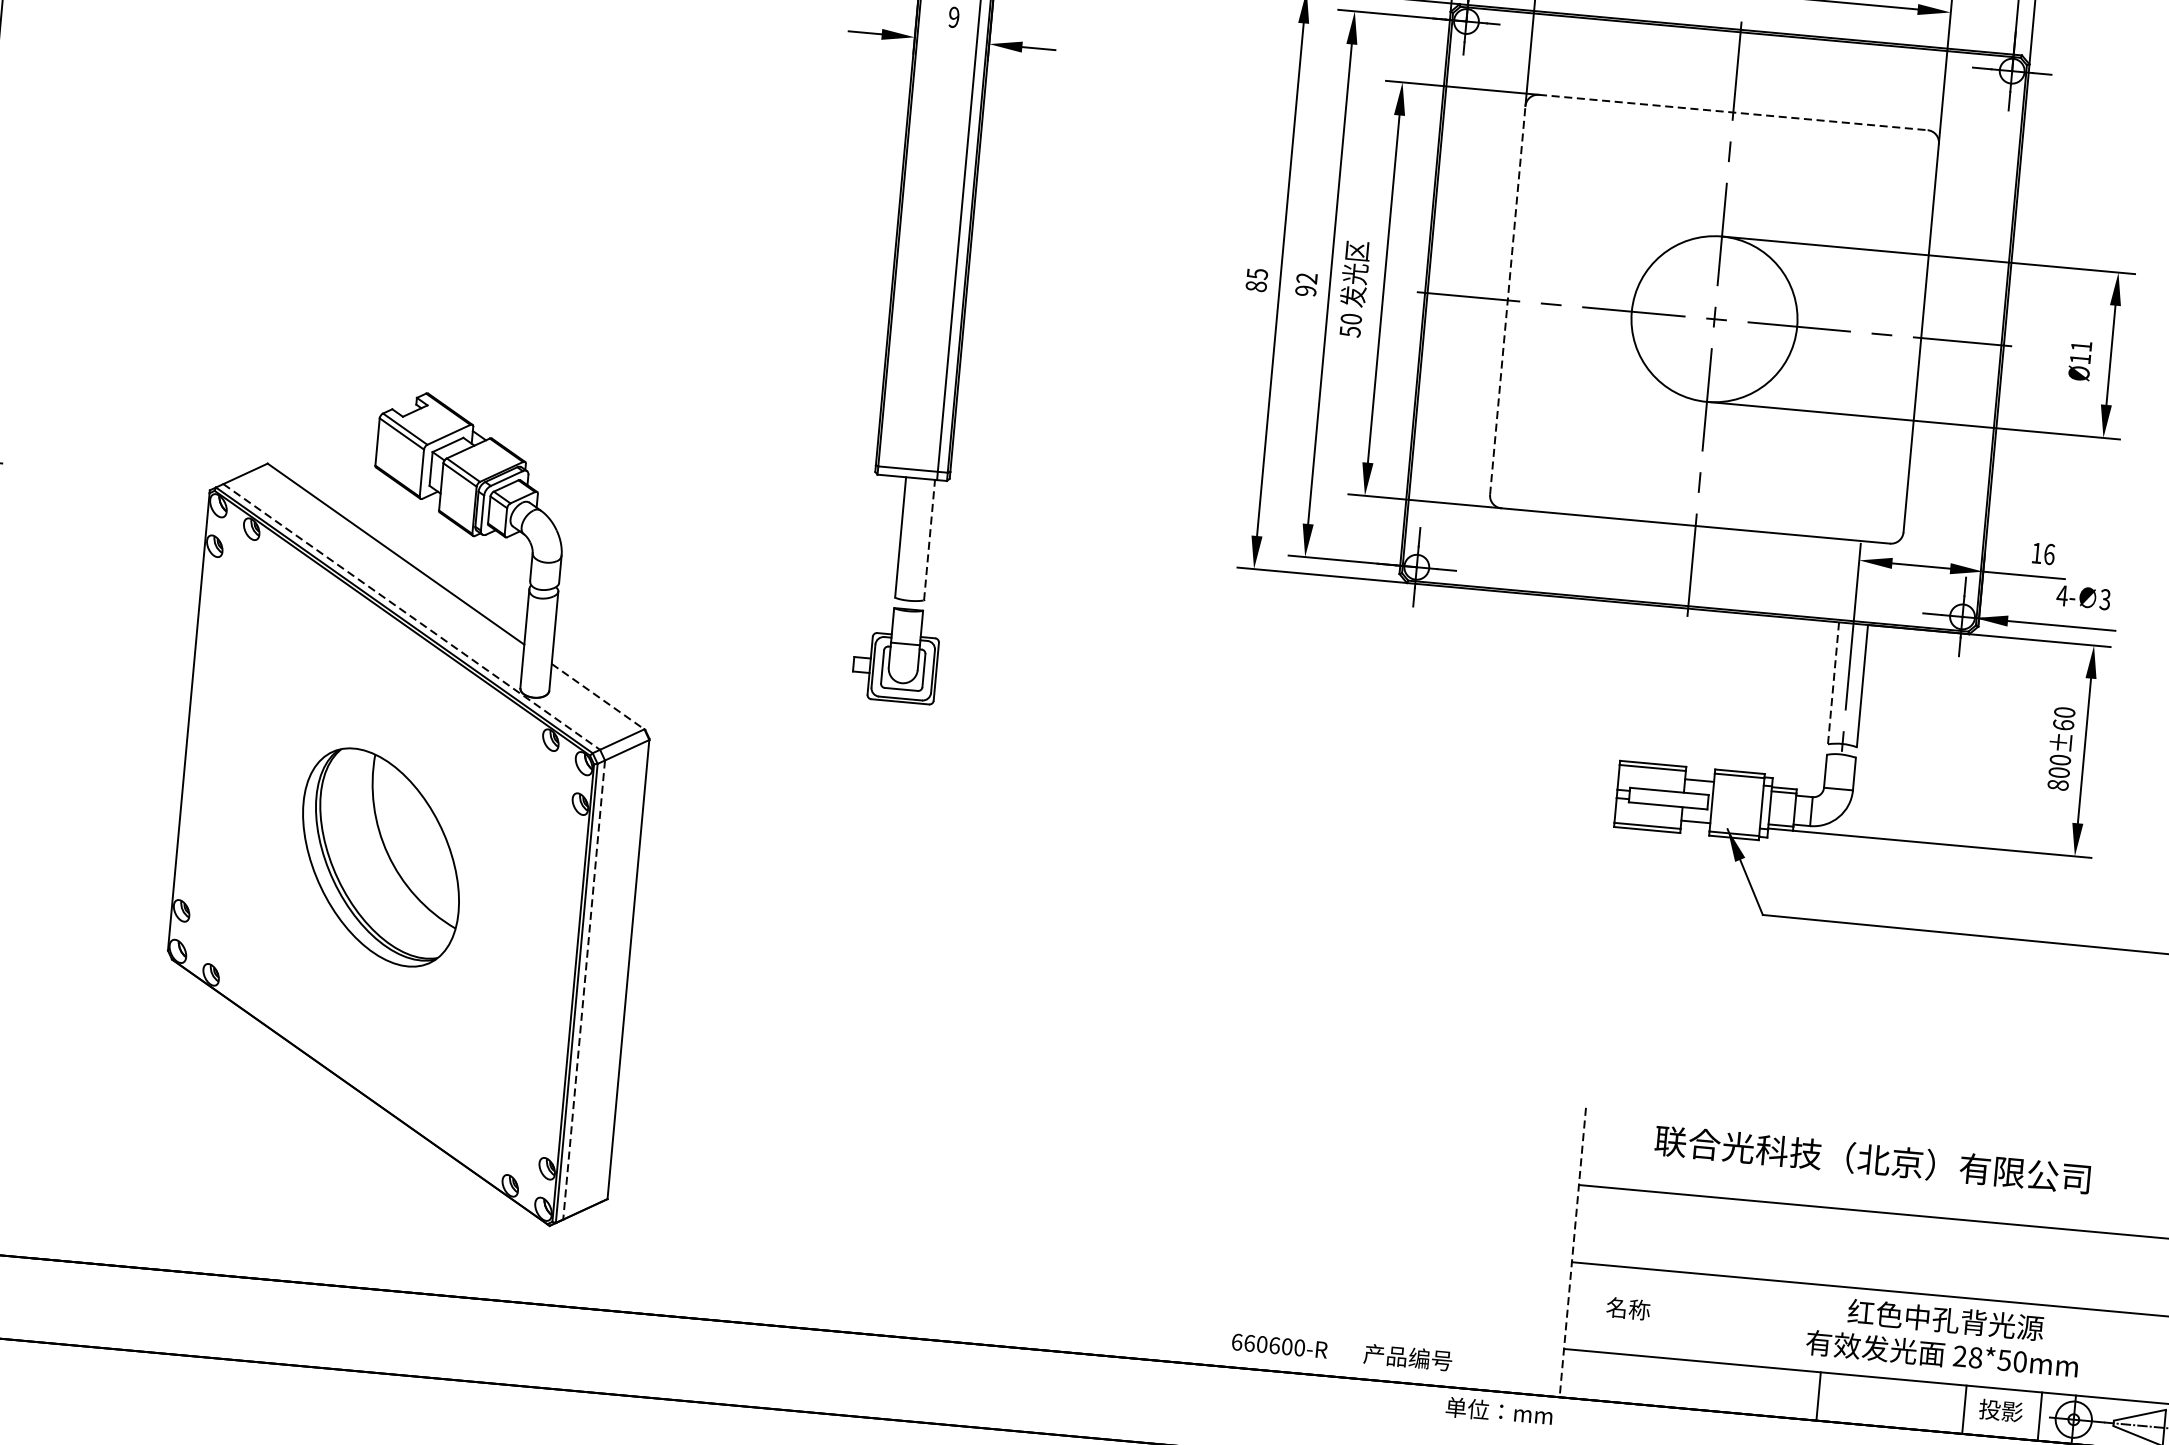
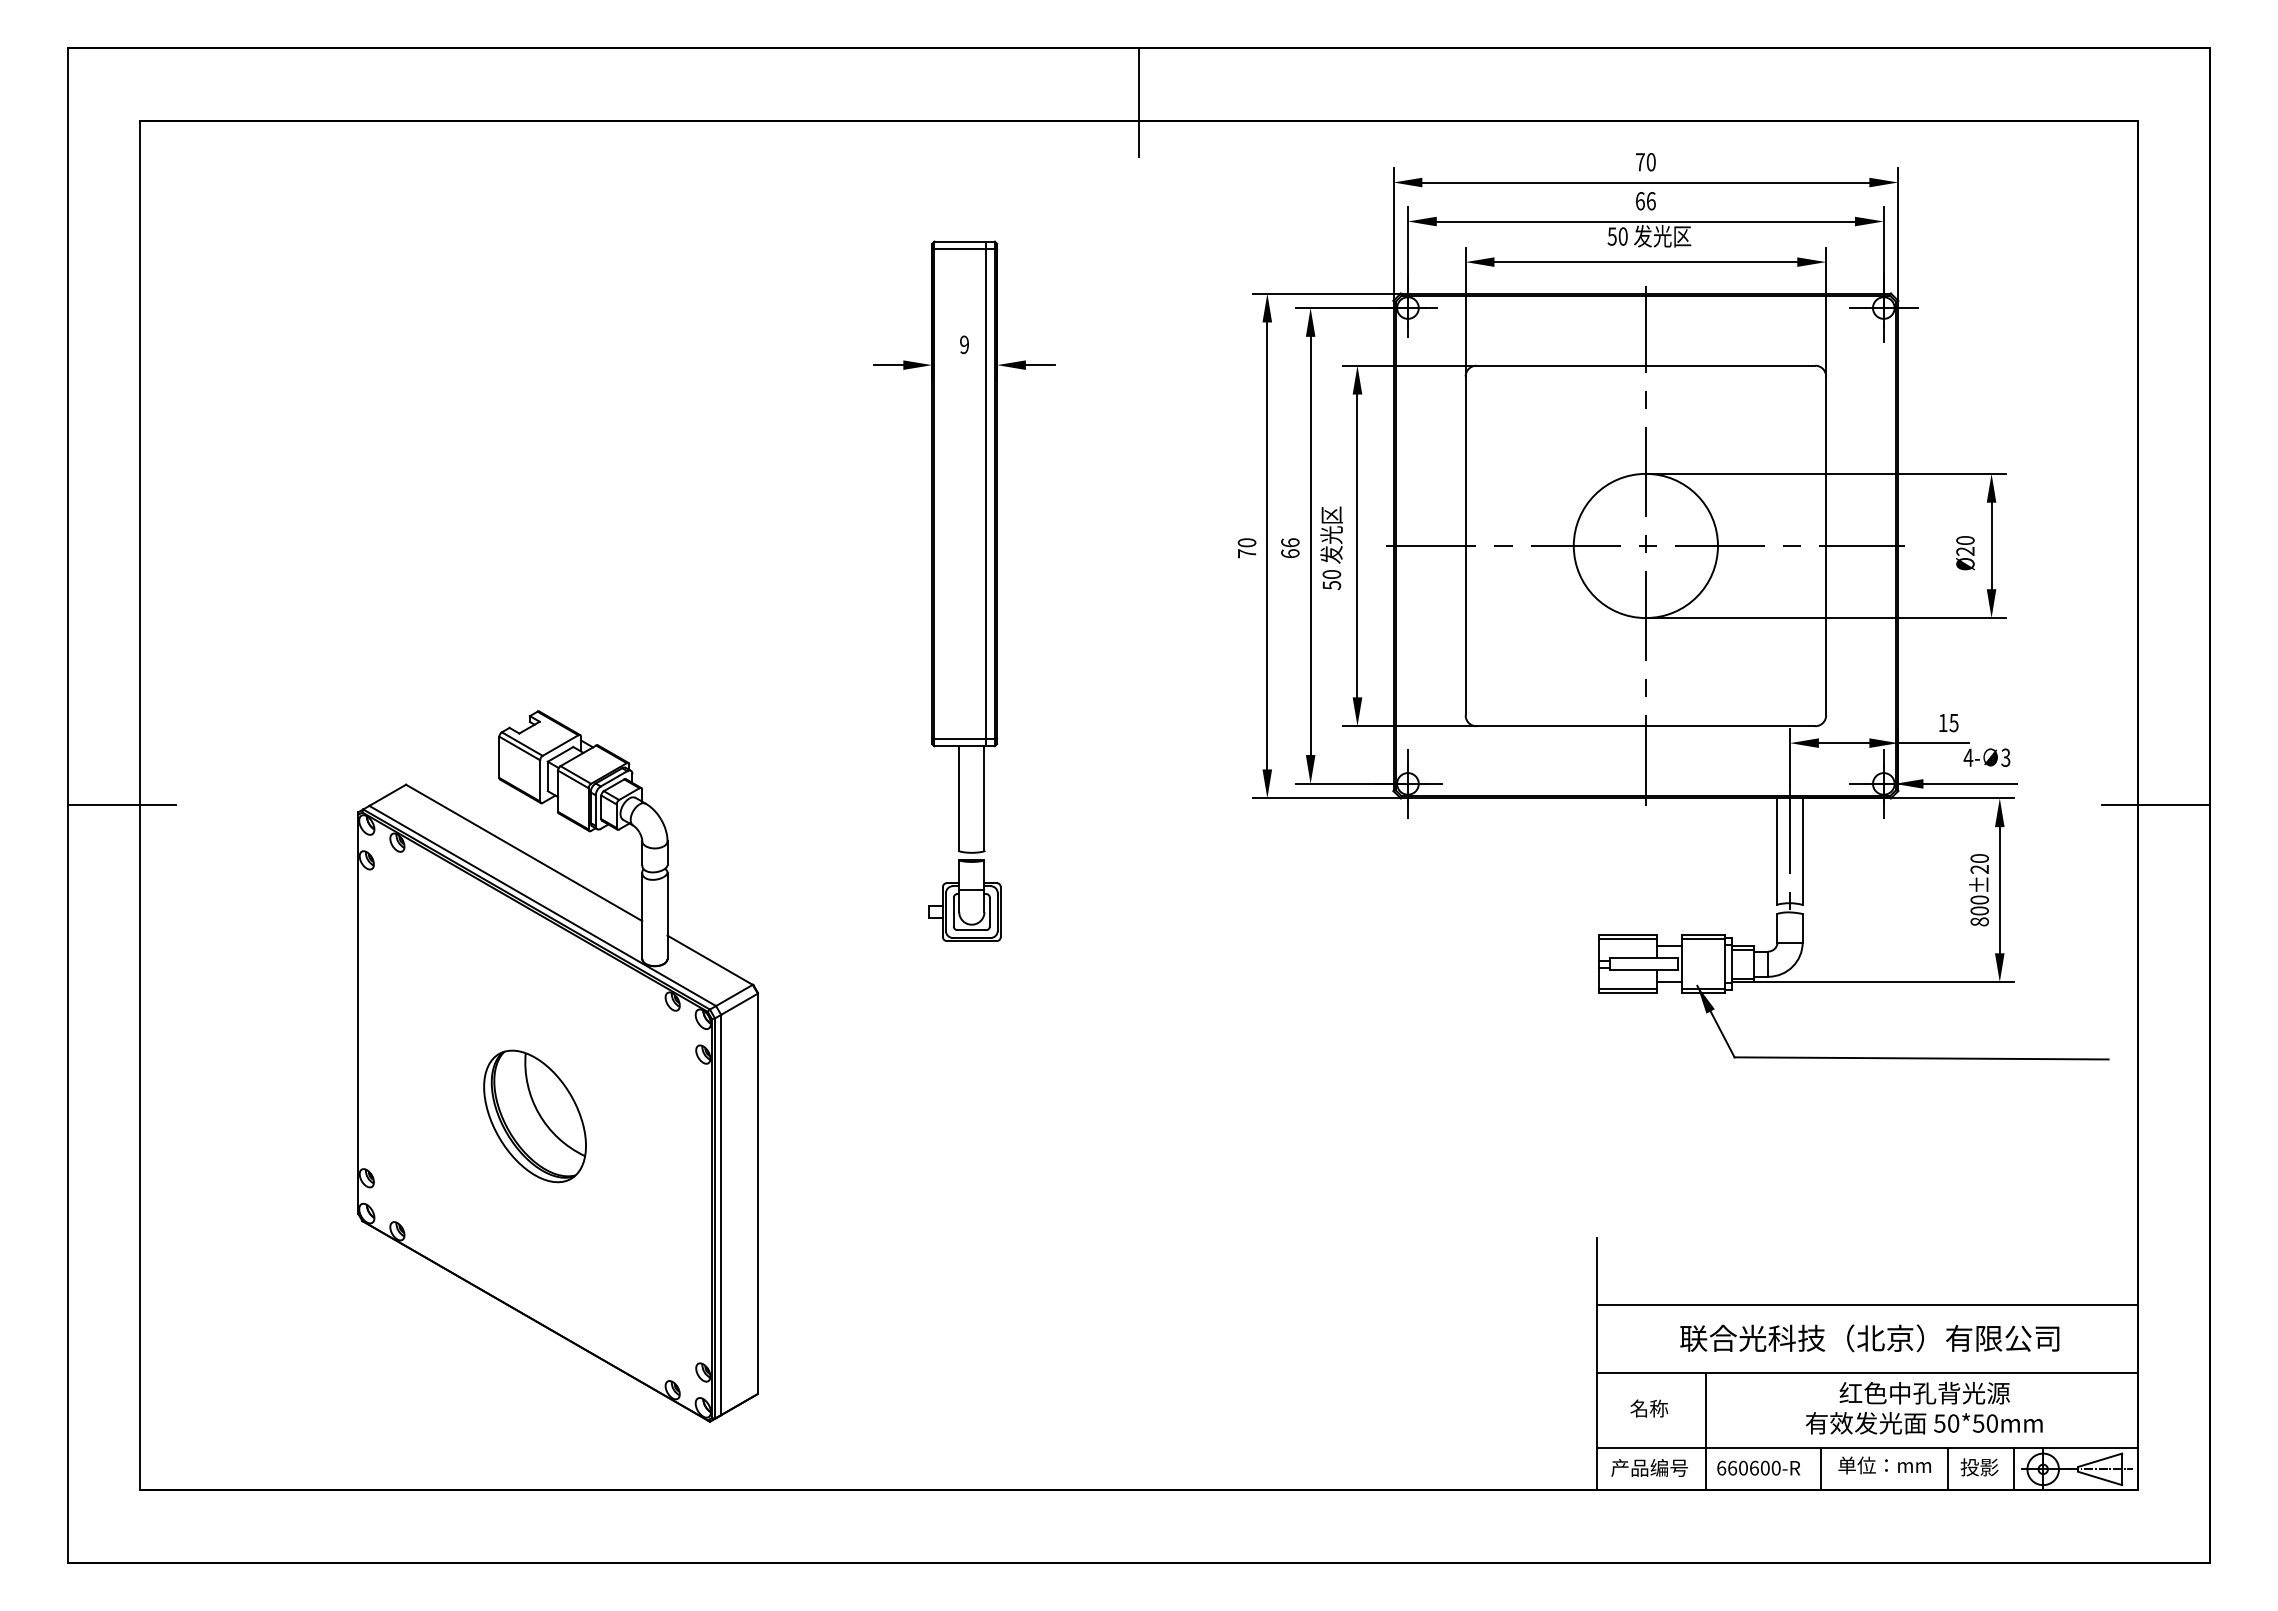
line: (1734, 112) -> (1646, 365), dashed -> solid
text: (1256, 280) -> (1246, 548), 85 -> 70
text: (1306, 285) -> (1290, 548), 92 -> 66
line: (1507, 299) -> (1465, 545), dashed -> solid
text: (2081, 352) -> (1965, 545), Ø11 -> Ø20
line: (929, 539) -> (984, 798), dashed -> solid
text: (2048, 553) -> (1953, 722), 16 -> 15
line: (412, 617) -> (543, 906), dashed -> solid
line: (1833, 683) -> (1777, 851), dashed -> solid
line: (598, 697) -> (710, 960), dashed -> solid
text: (2063, 723) -> (1979, 868), 800±60 -> 800±20
part: (380, 857) -> (534, 1116), size x0.71
line: (584, 990) -> (721, 1215), dashed -> solid
text: (1872, 1159) -> (1869, 1338), moved
line: (1572, 1252) -> (1596, 1364), dashed -> solid
line: (1690, 1341) -> (1705, 1431), added
text: (1279, 1345) -> (1758, 1467), moved
text: (1408, 1356) -> (1649, 1467), moved
text: (1967, 1357) -> (1946, 1423), 28*50mm -> 50*50mm
text: (1499, 1411) -> (1884, 1465), moved

